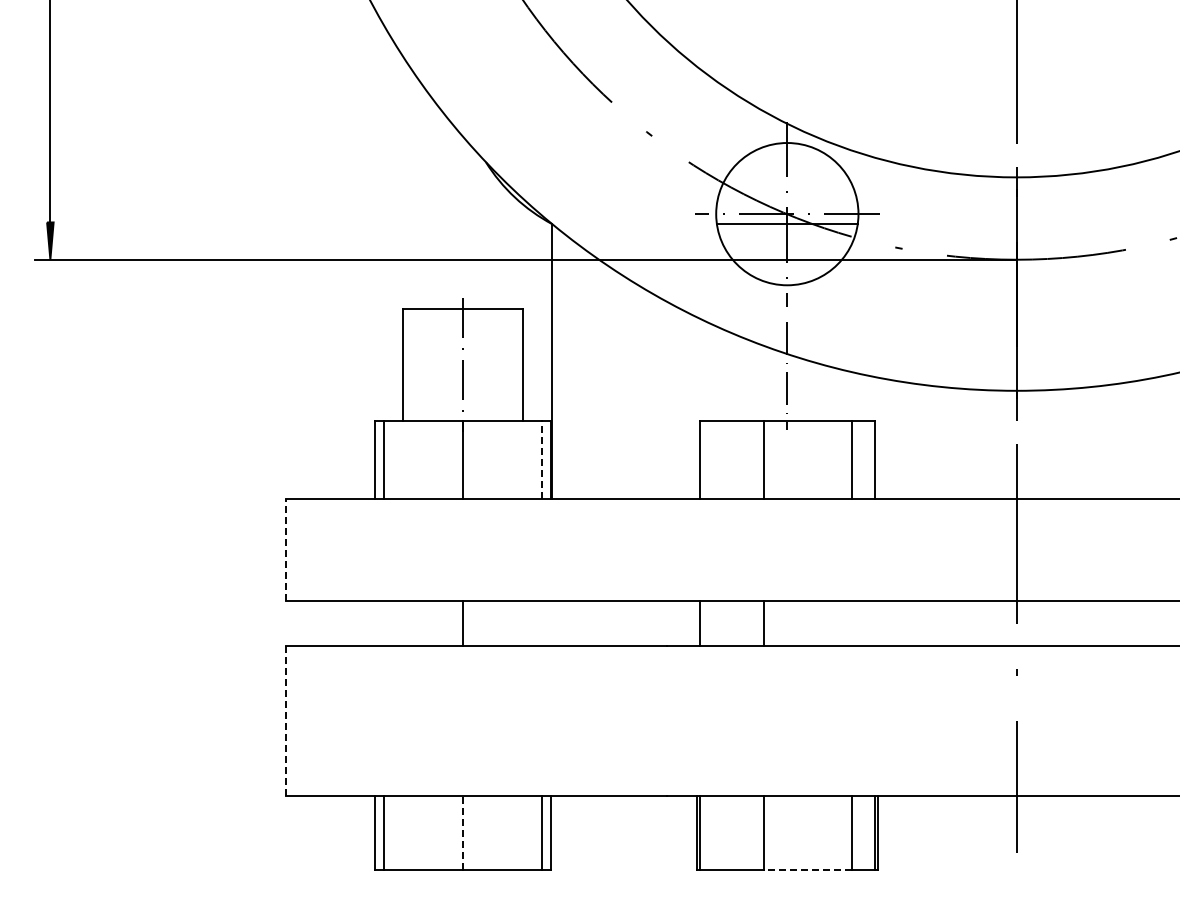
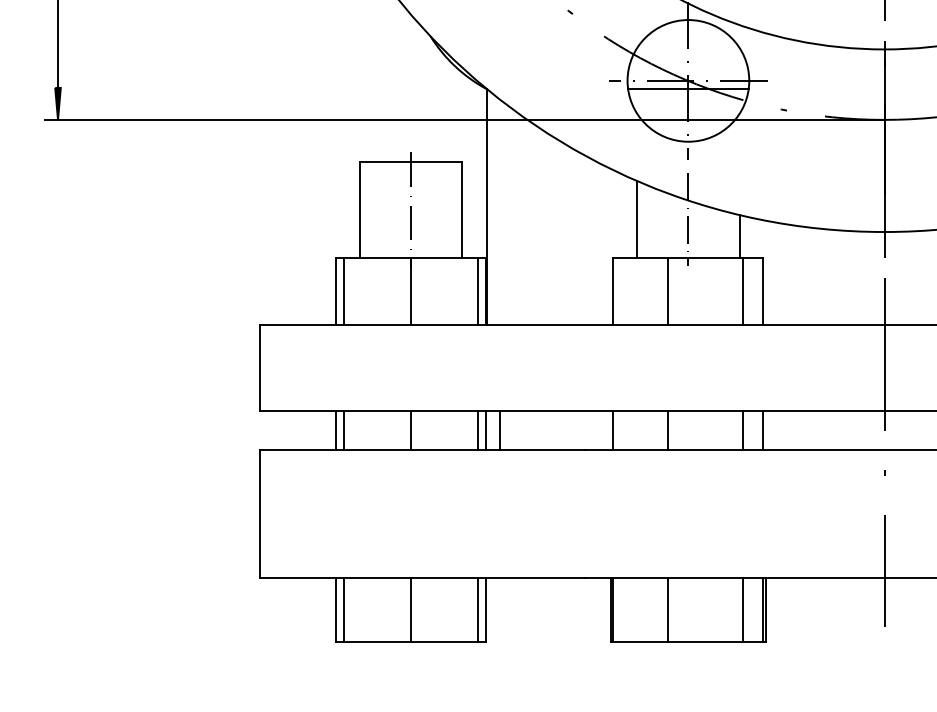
line: (727, 376) -> (637, 219), added
line: (847, 395) -> (739, 236), added
line: (541, 459) -> (478, 290), dashed -> solid
line: (286, 549) -> (259, 367), dashed -> solid
line: (375, 622) -> (336, 430), added
line: (384, 622) -> (343, 430), added
line: (541, 622) -> (478, 430), added
line: (550, 622) -> (485, 430), added
line: (567, 622) -> (500, 430), added
line: (851, 622) -> (743, 430), added
line: (875, 622) -> (763, 430), added
line: (286, 720) -> (259, 514), dashed -> solid
line: (463, 832) -> (411, 609), dashed -> solid
line: (807, 870) -> (705, 642), dashed -> solid

